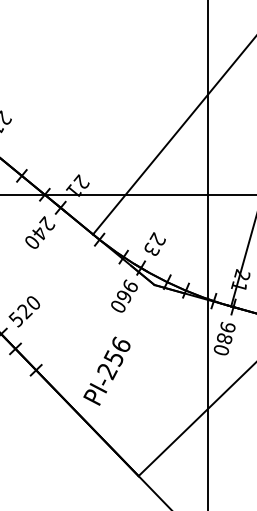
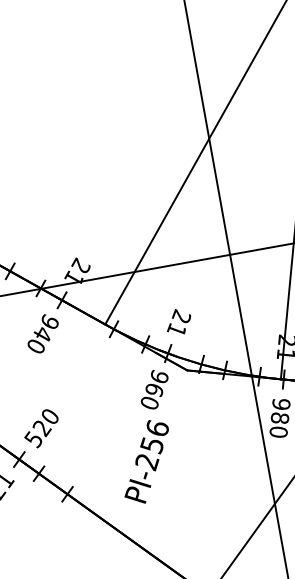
text: (47, 222) -> (49, 320), 240 -> 940
text: (151, 248) -> (176, 328), 23 -> 21
text: (106, 370) -> (145, 461), moved

